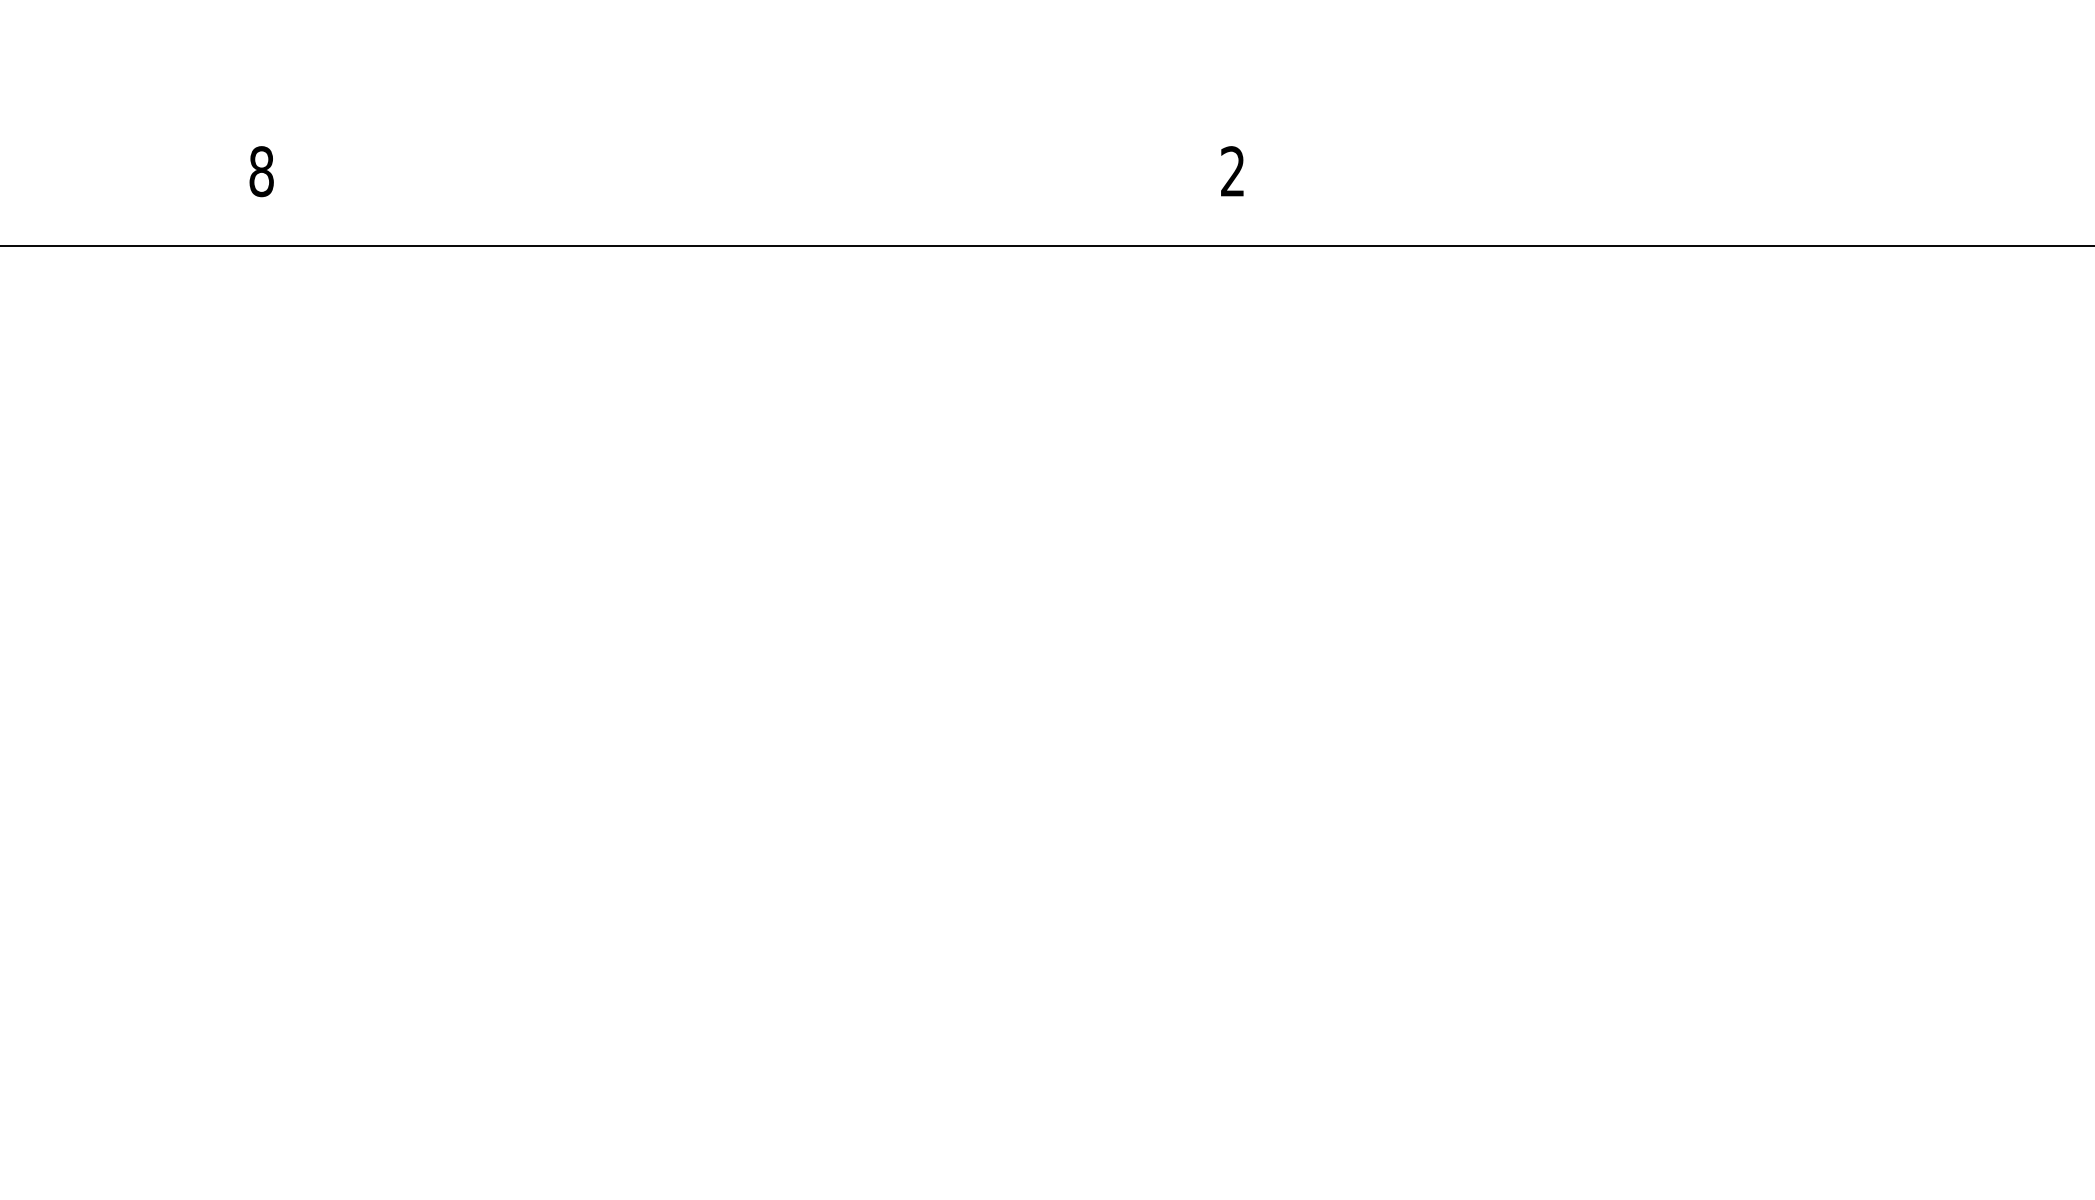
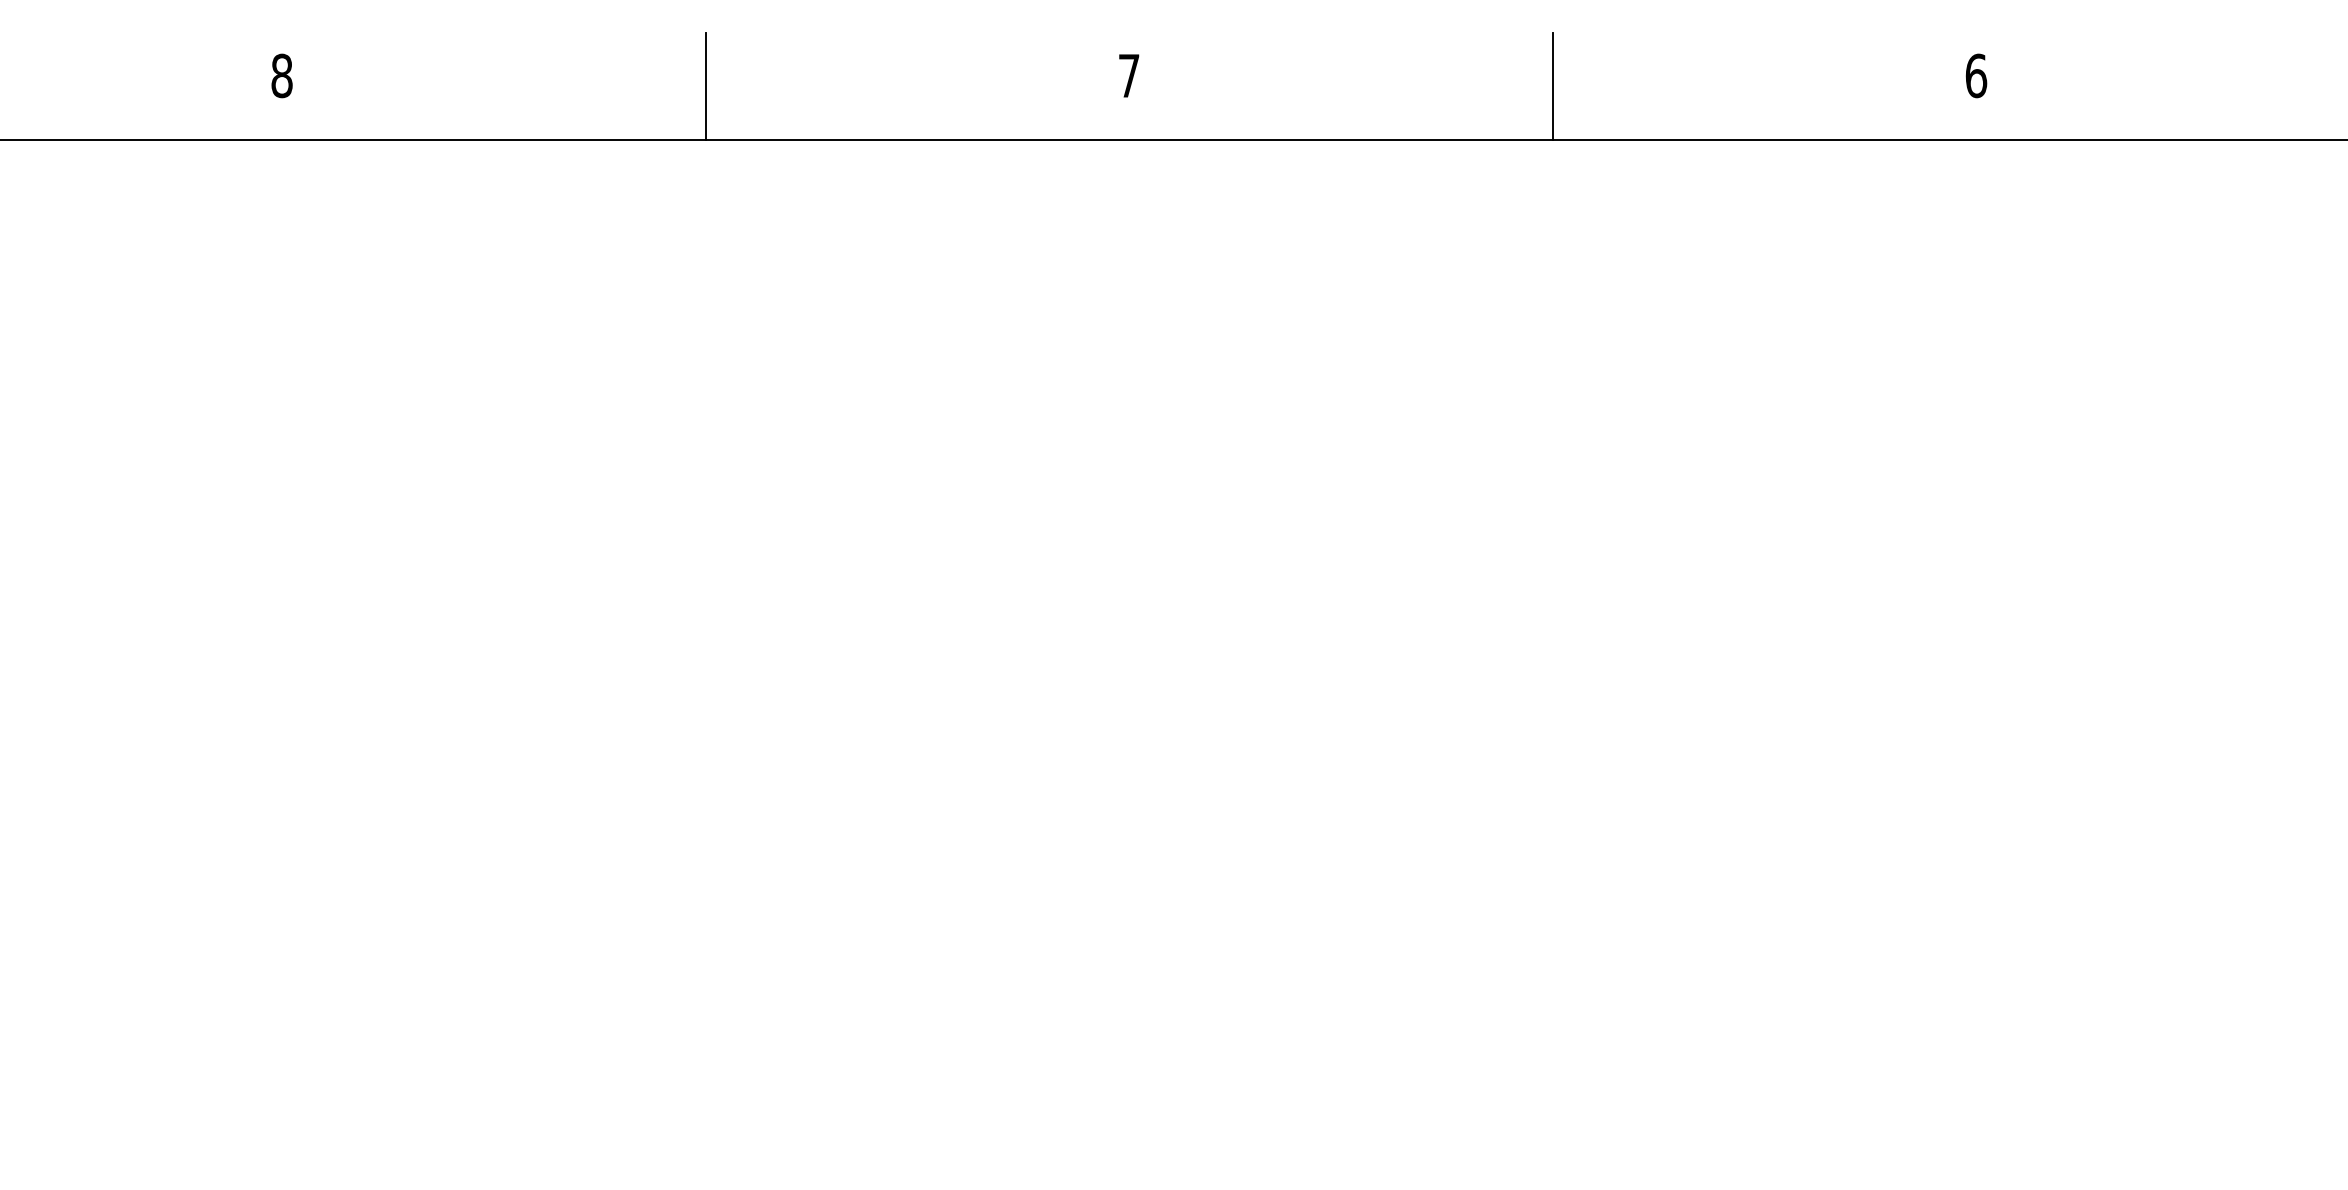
text: (1232, 171) -> (1128, 75), 2 -> 7
line: (747, 183) -> (705, 86), added
line: (1718, 183) -> (1552, 86), added

